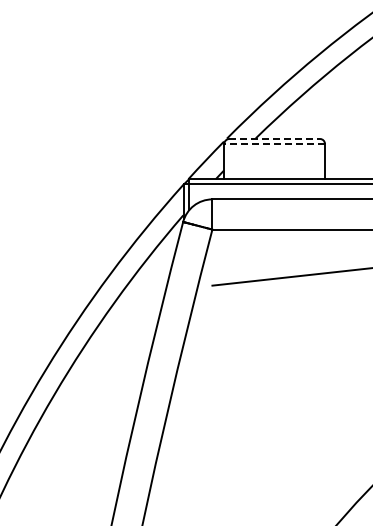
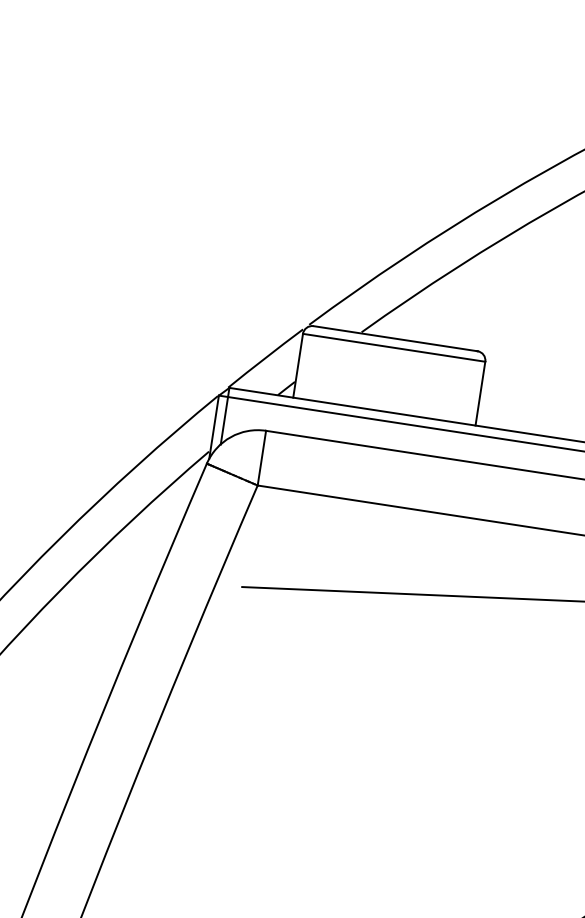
line: (275, 138) -> (397, 338), dashed -> solid
line: (274, 144) -> (393, 348), dashed -> solid

